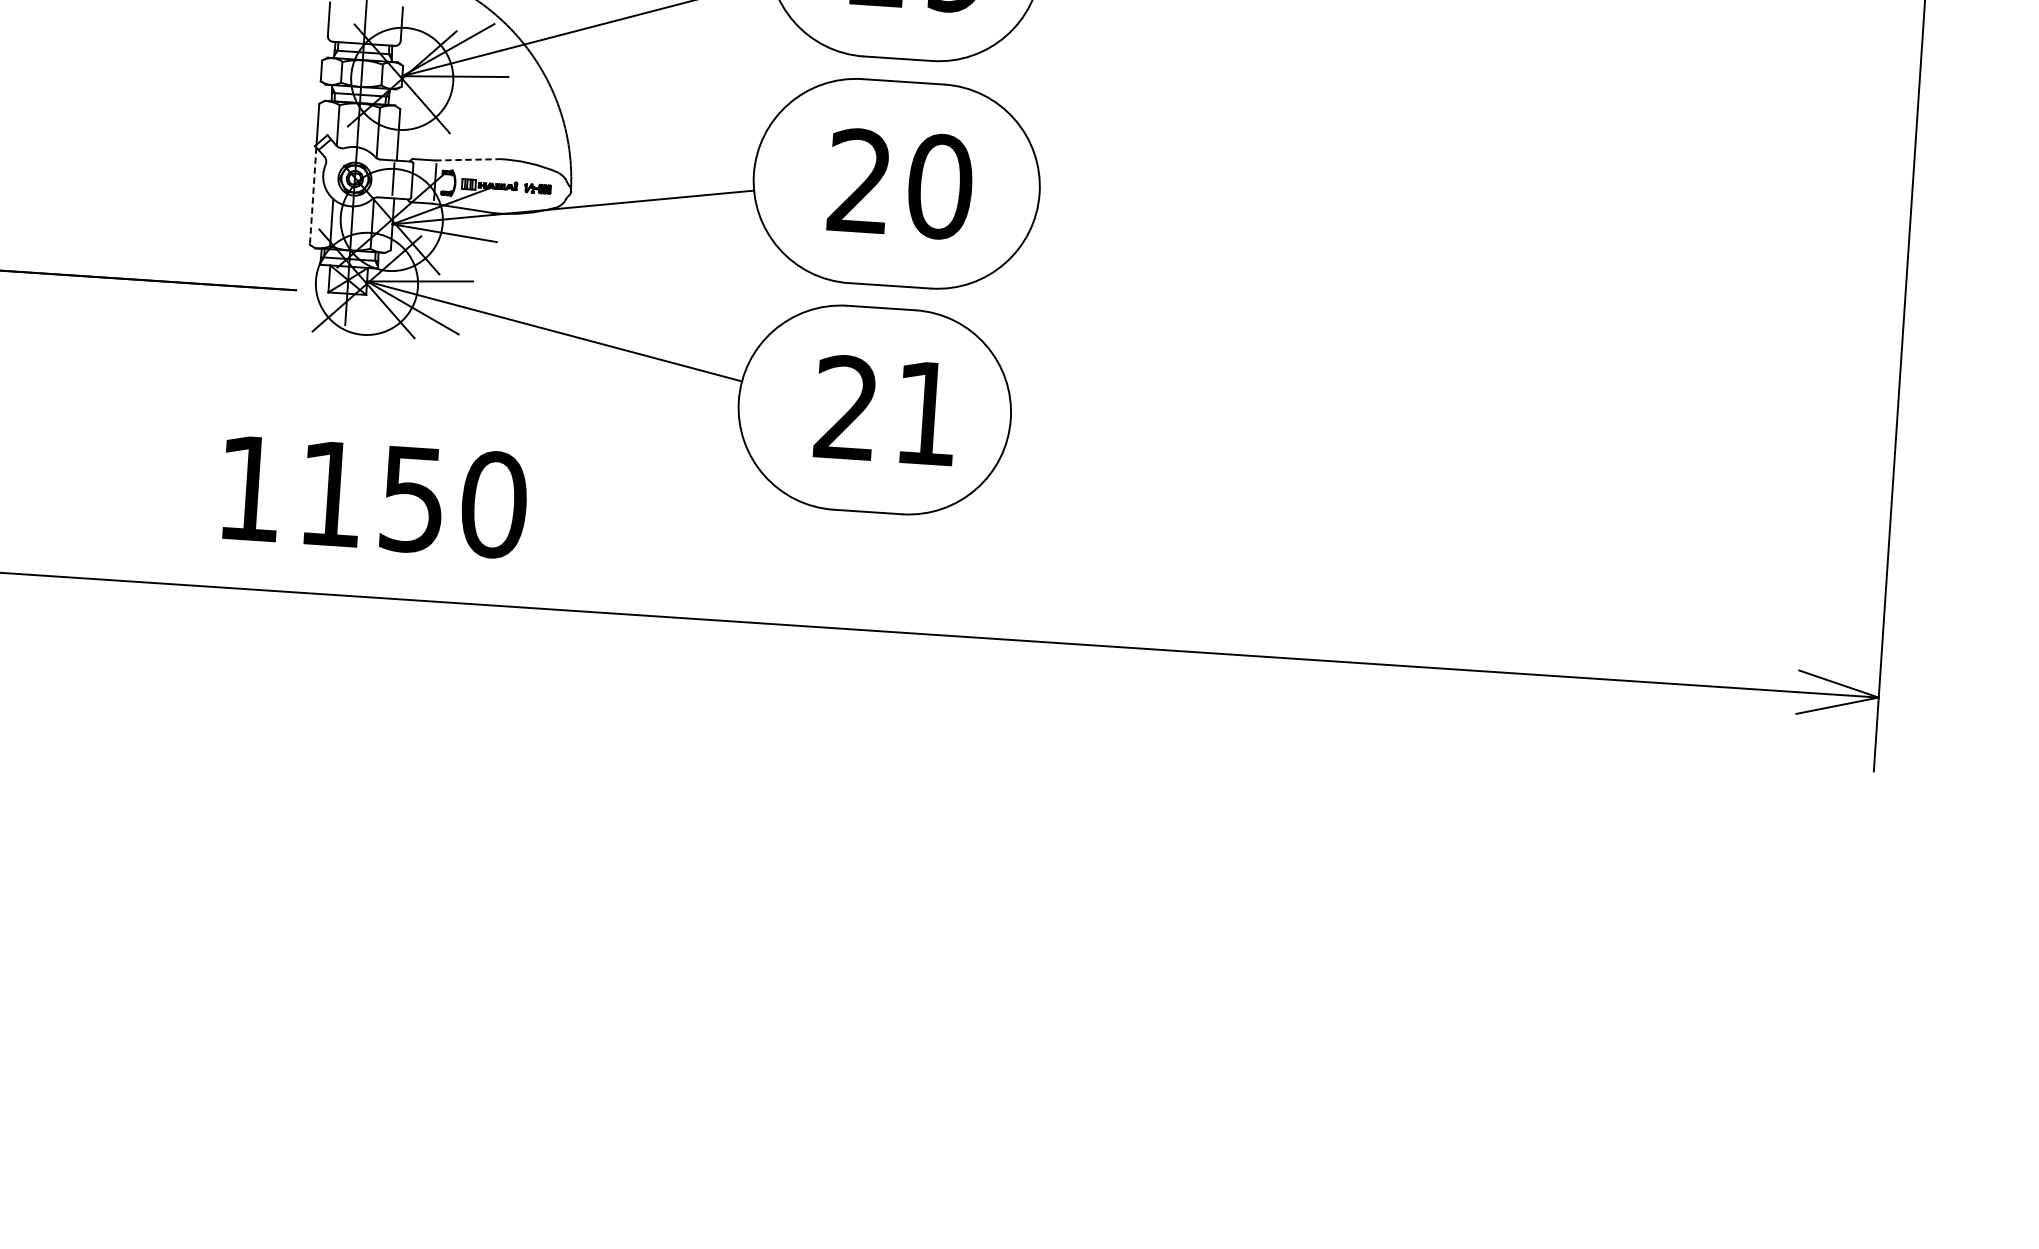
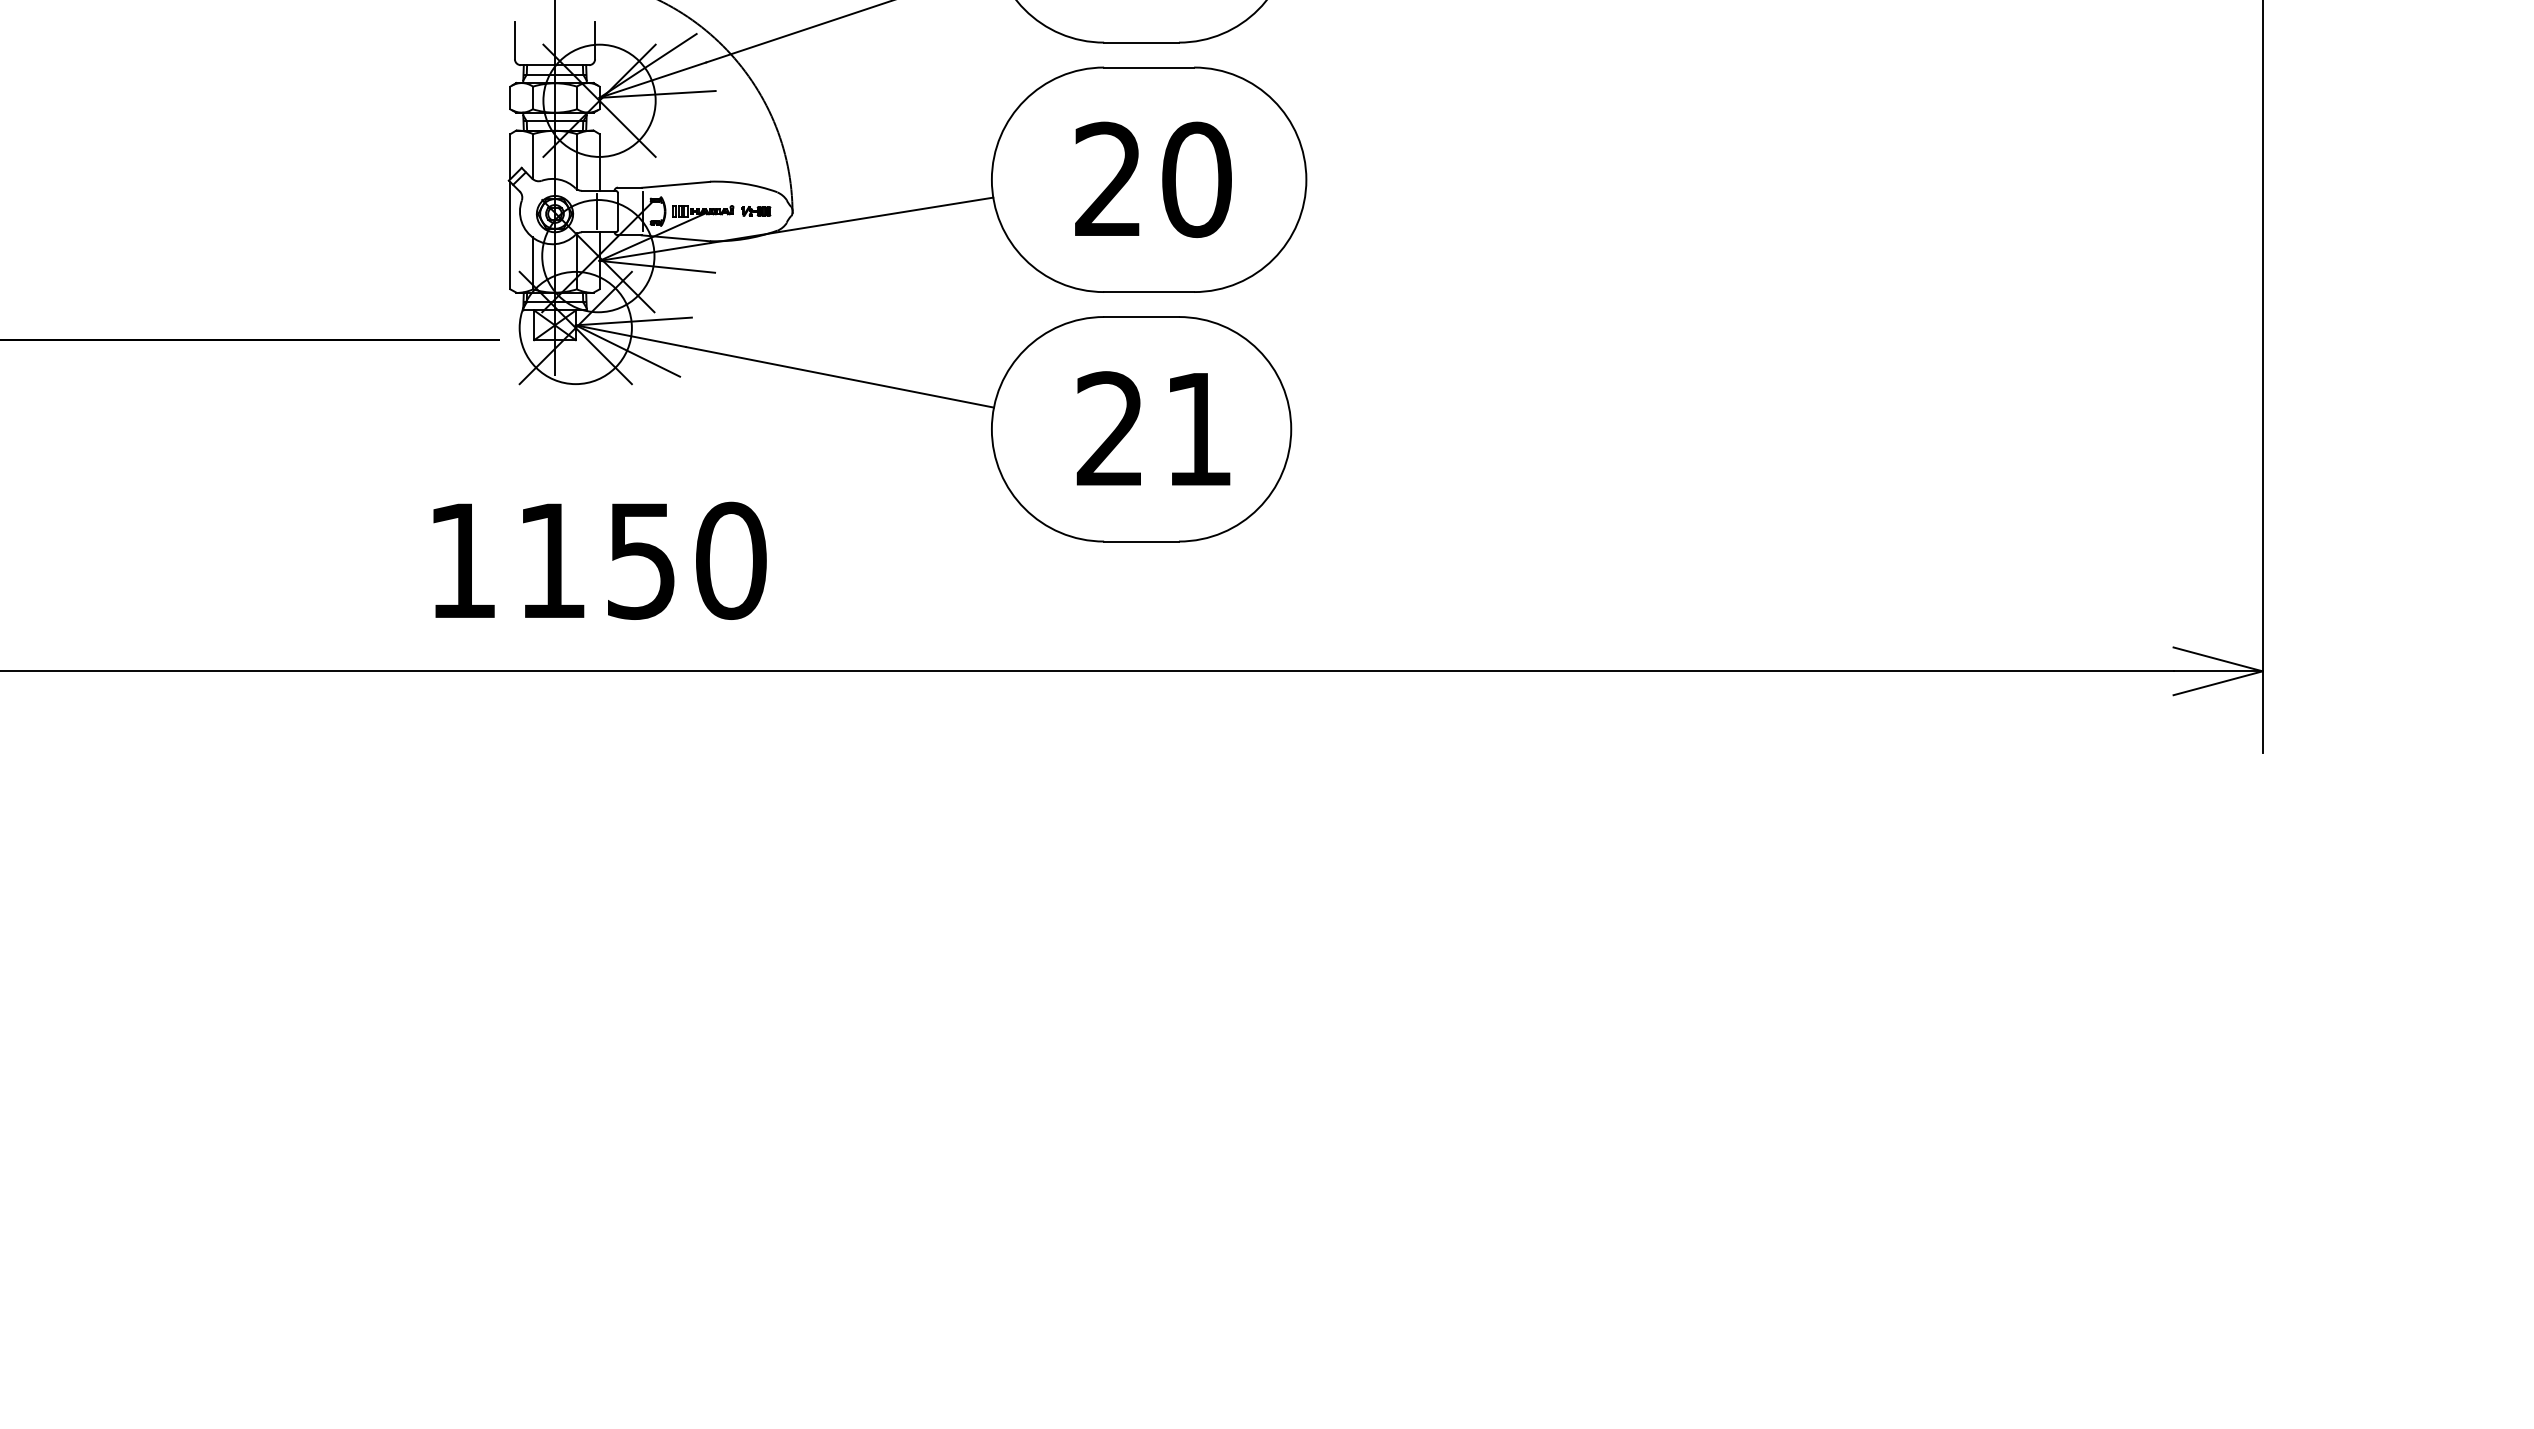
line: (467, 159) -> (676, 184), dashed -> solid
line: (313, 195) -> (510, 235), dashed -> solid

